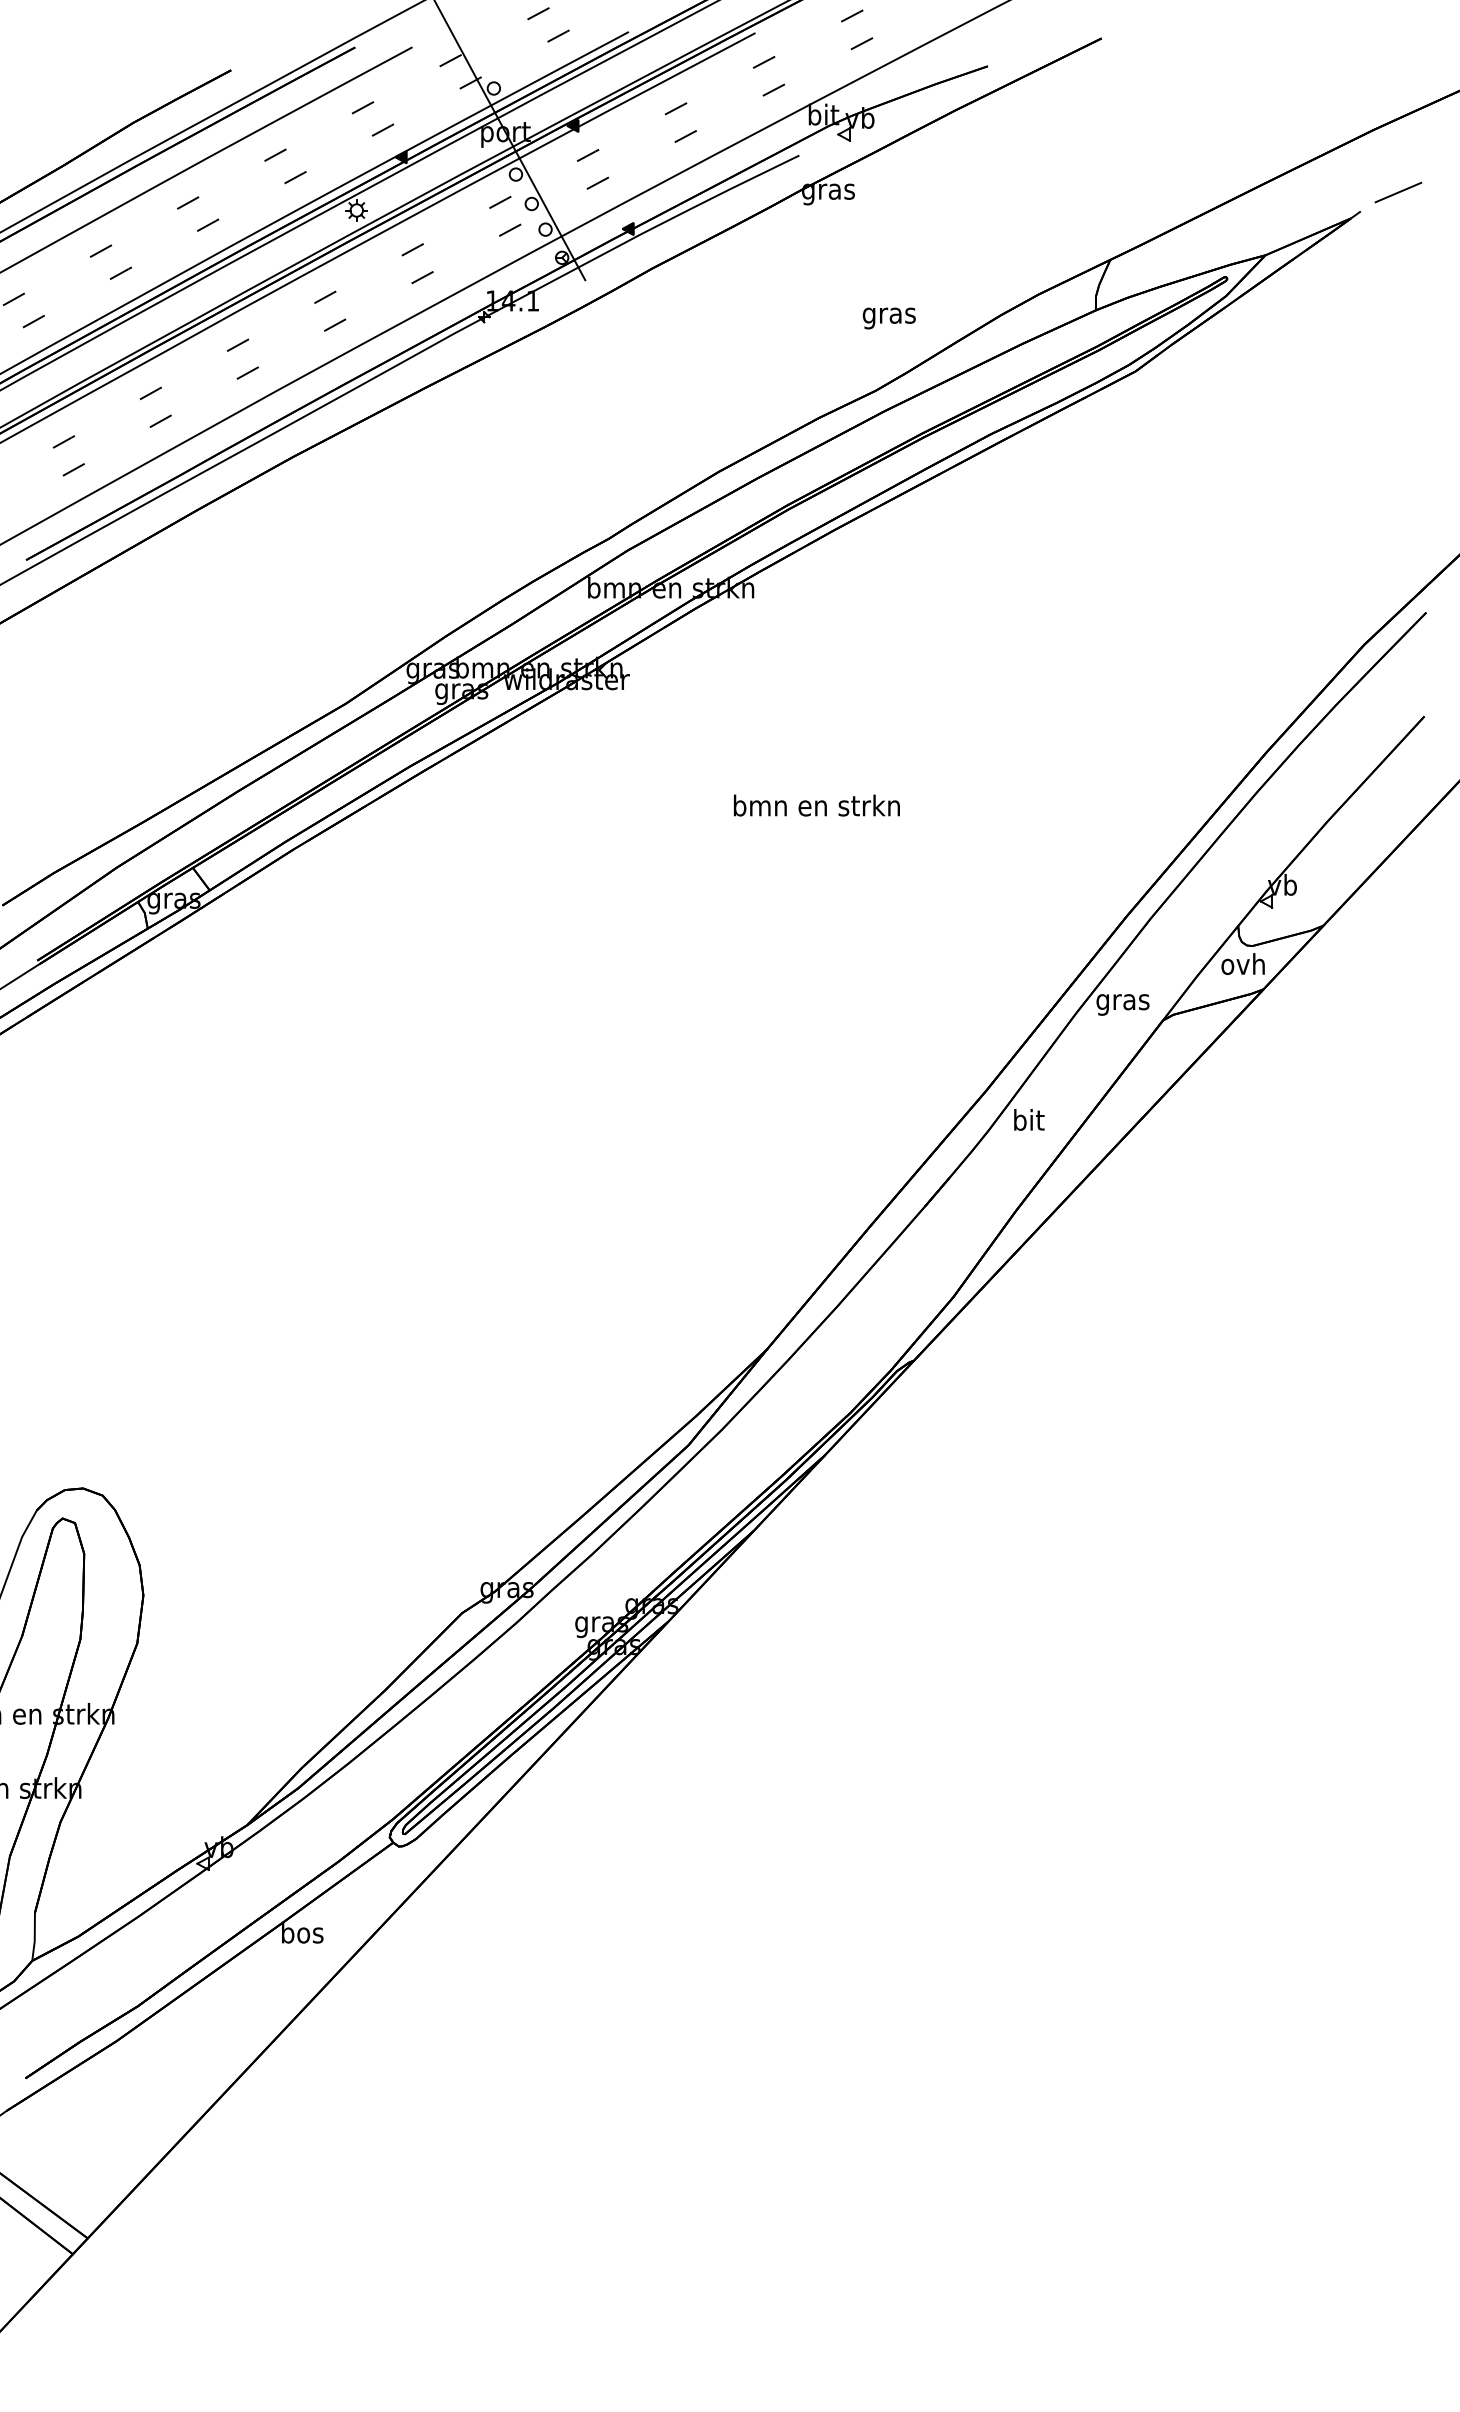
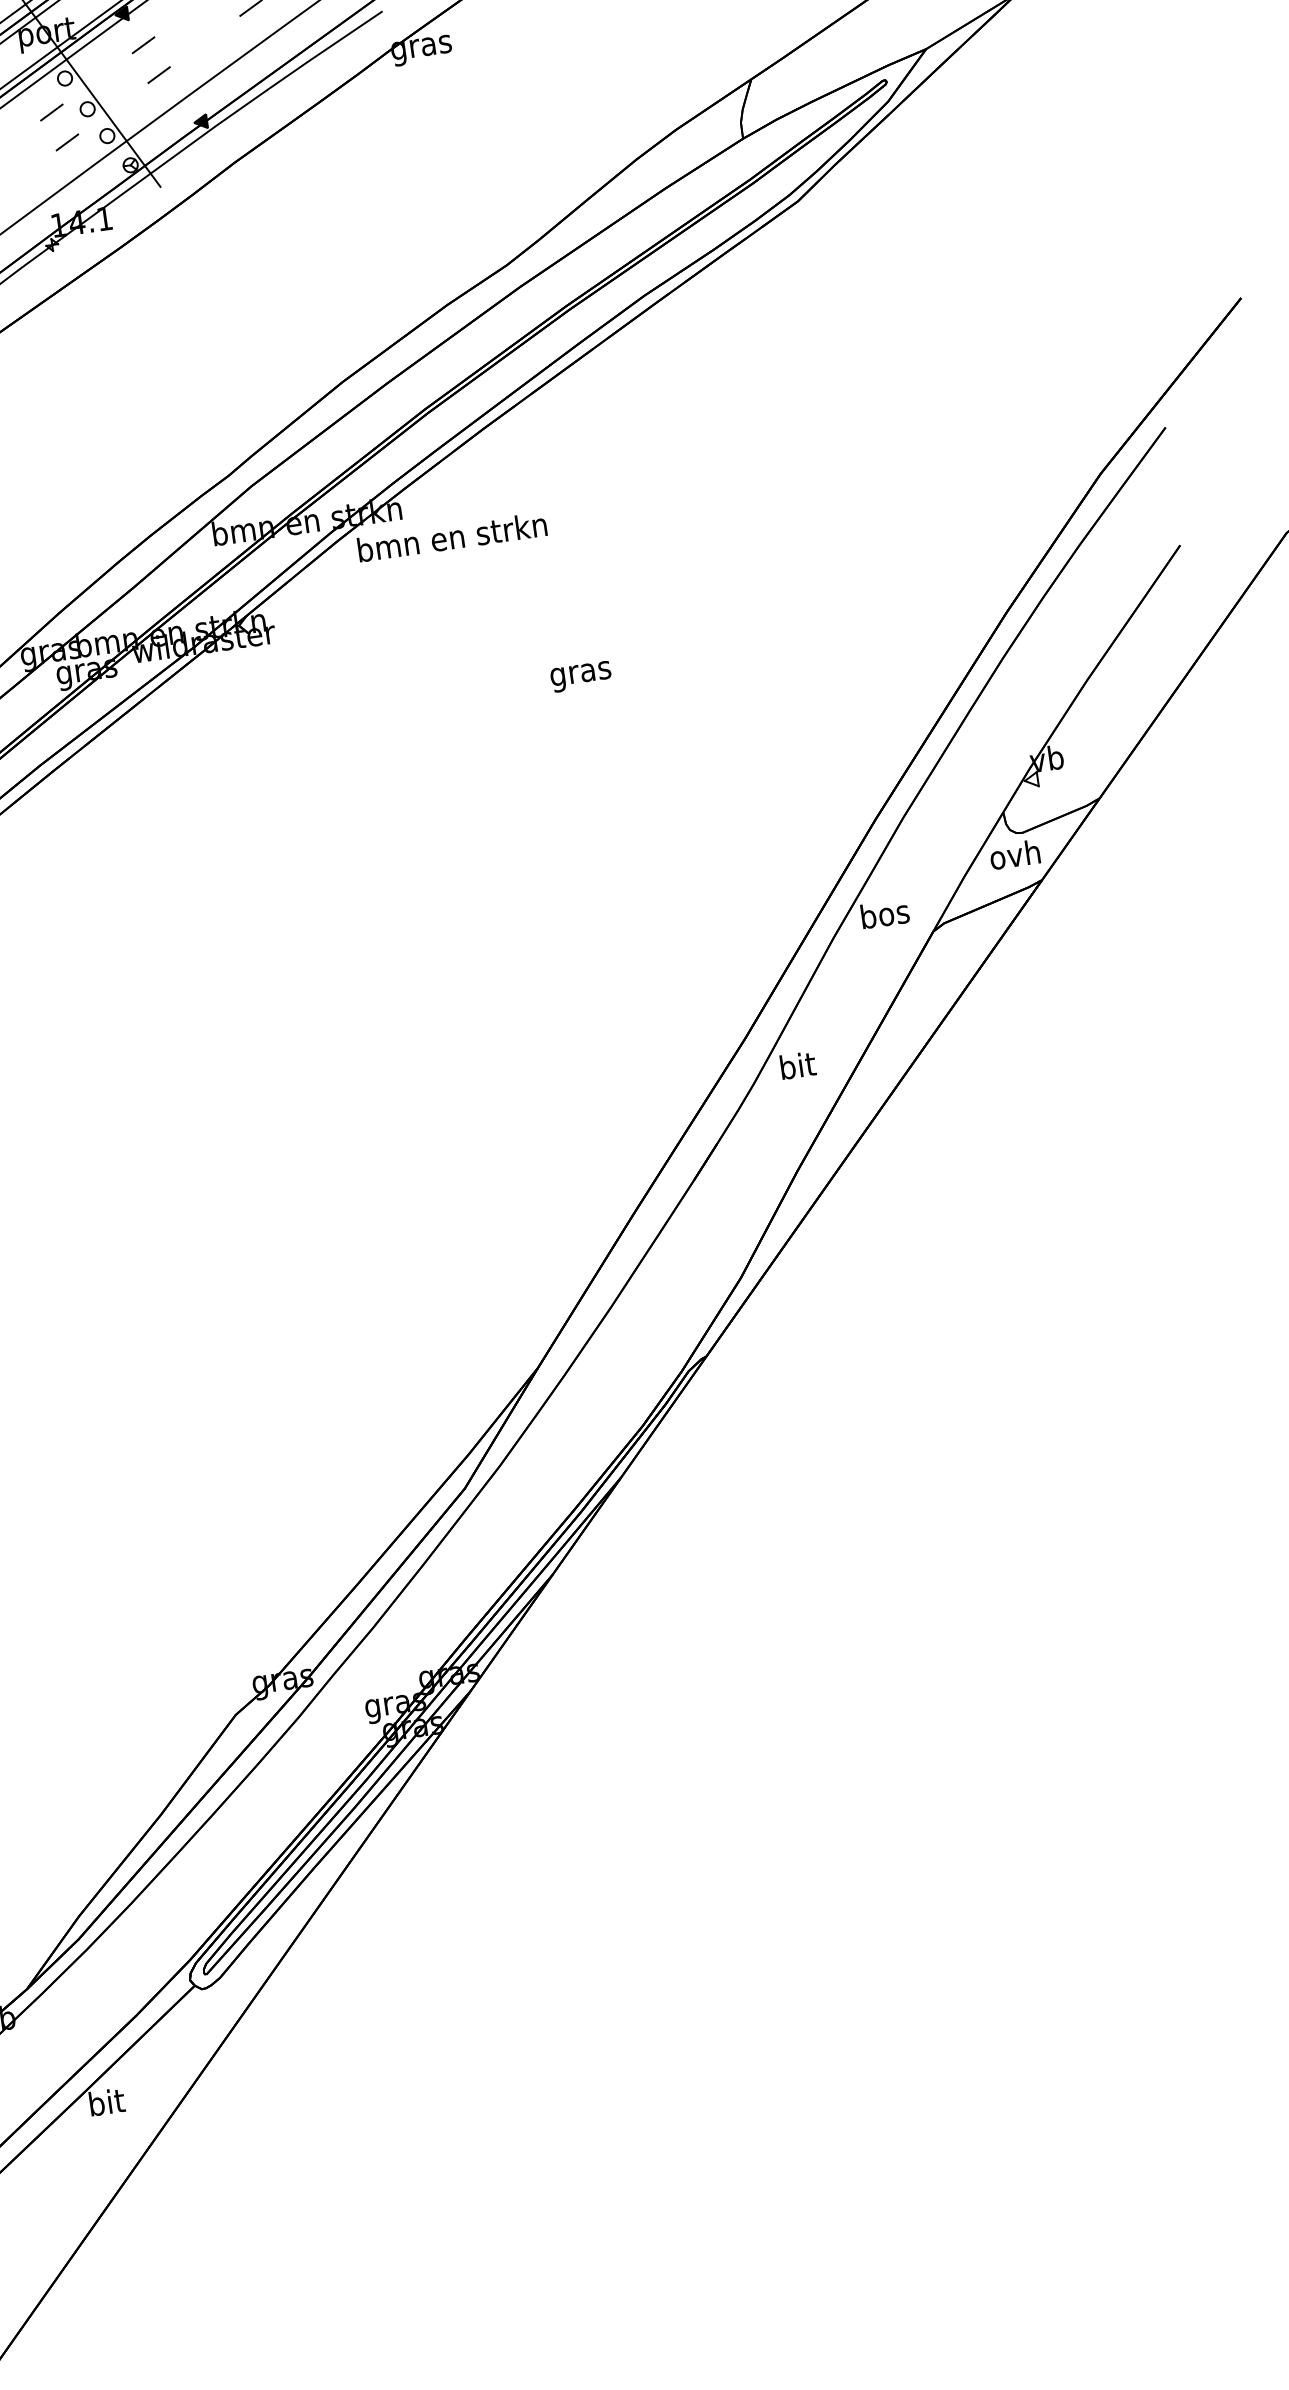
text: (888, 318) -> (580, 676), moved
text: (816, 805) -> (451, 537), moved
text: (1122, 1001) -> (884, 916), gras -> bos
text: (302, 1932) -> (106, 2101), bos -> bit

